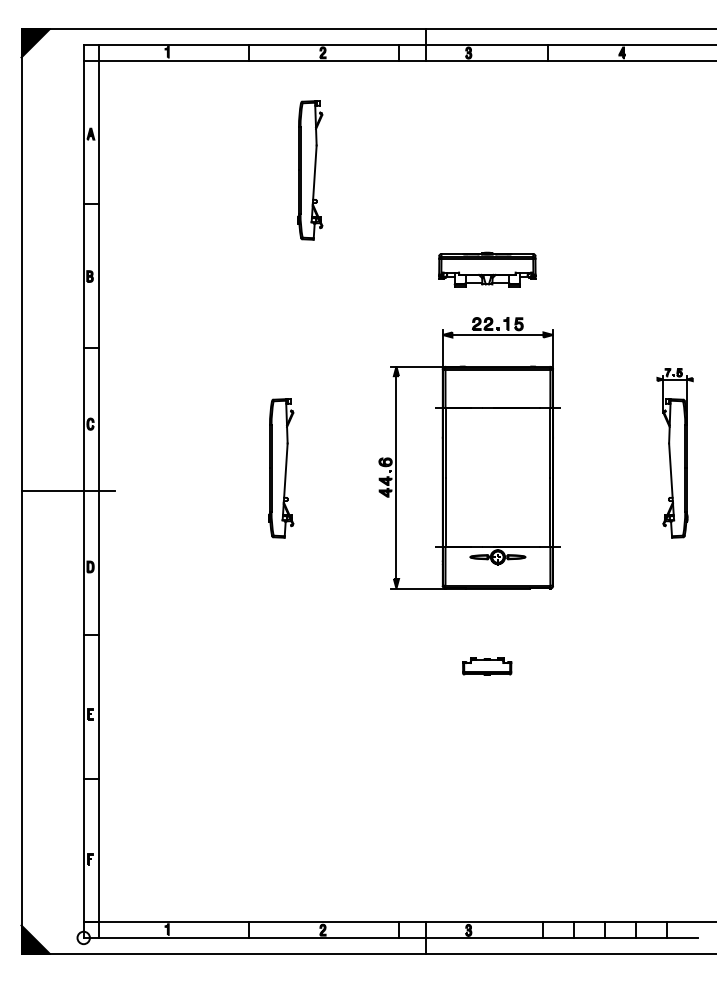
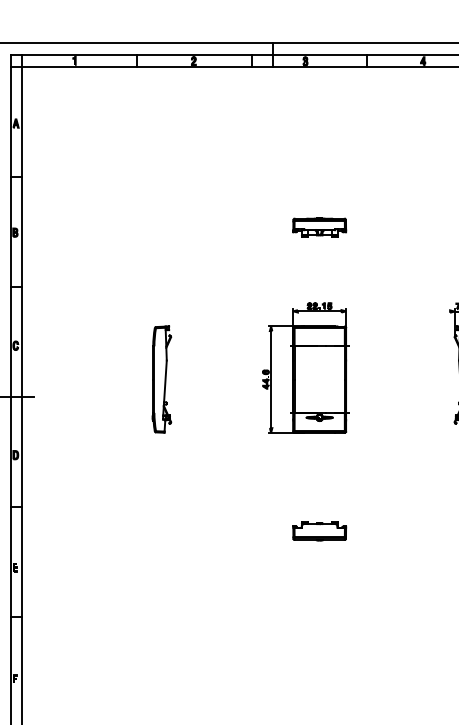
part: (310, 170) -> (184, 151), removed
part: (486, 269) -> (319, 227), size x0.71
part: (469, 452) -> (306, 367), size x0.62
part: (486, 666) -> (319, 531), size x1.43

